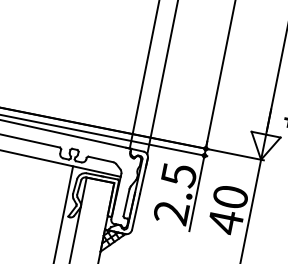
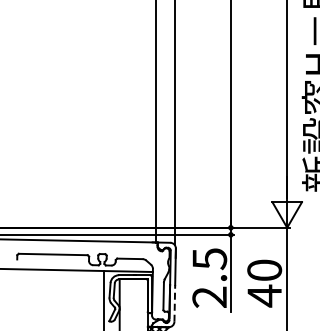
line: (135, 210) -> (174, 302), solid -> dashed

